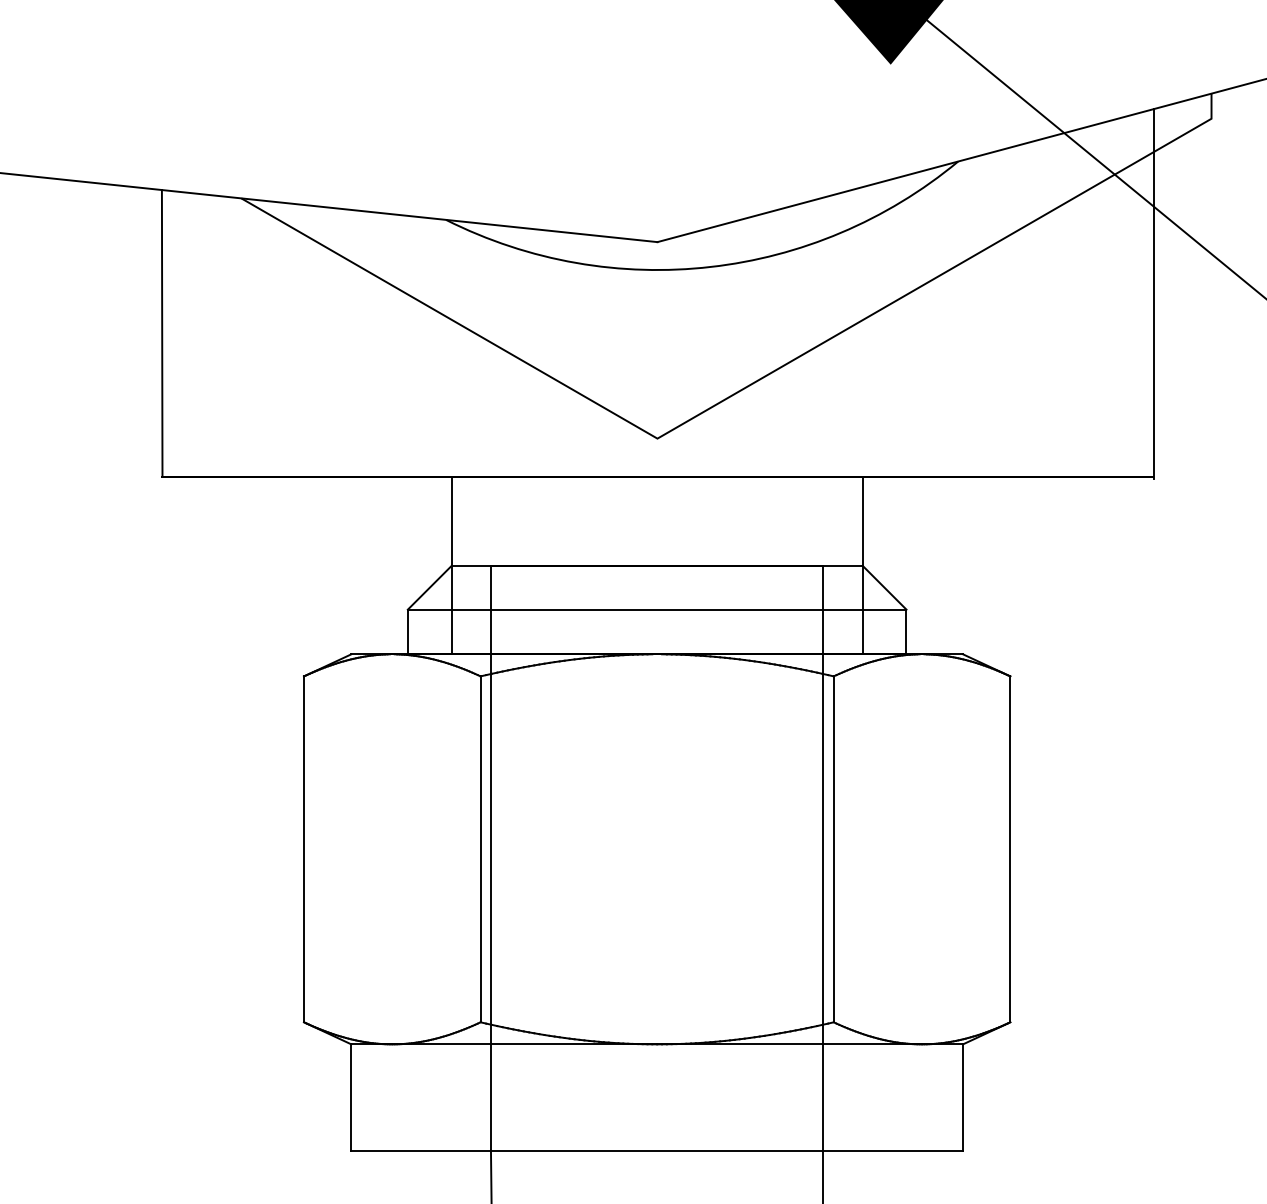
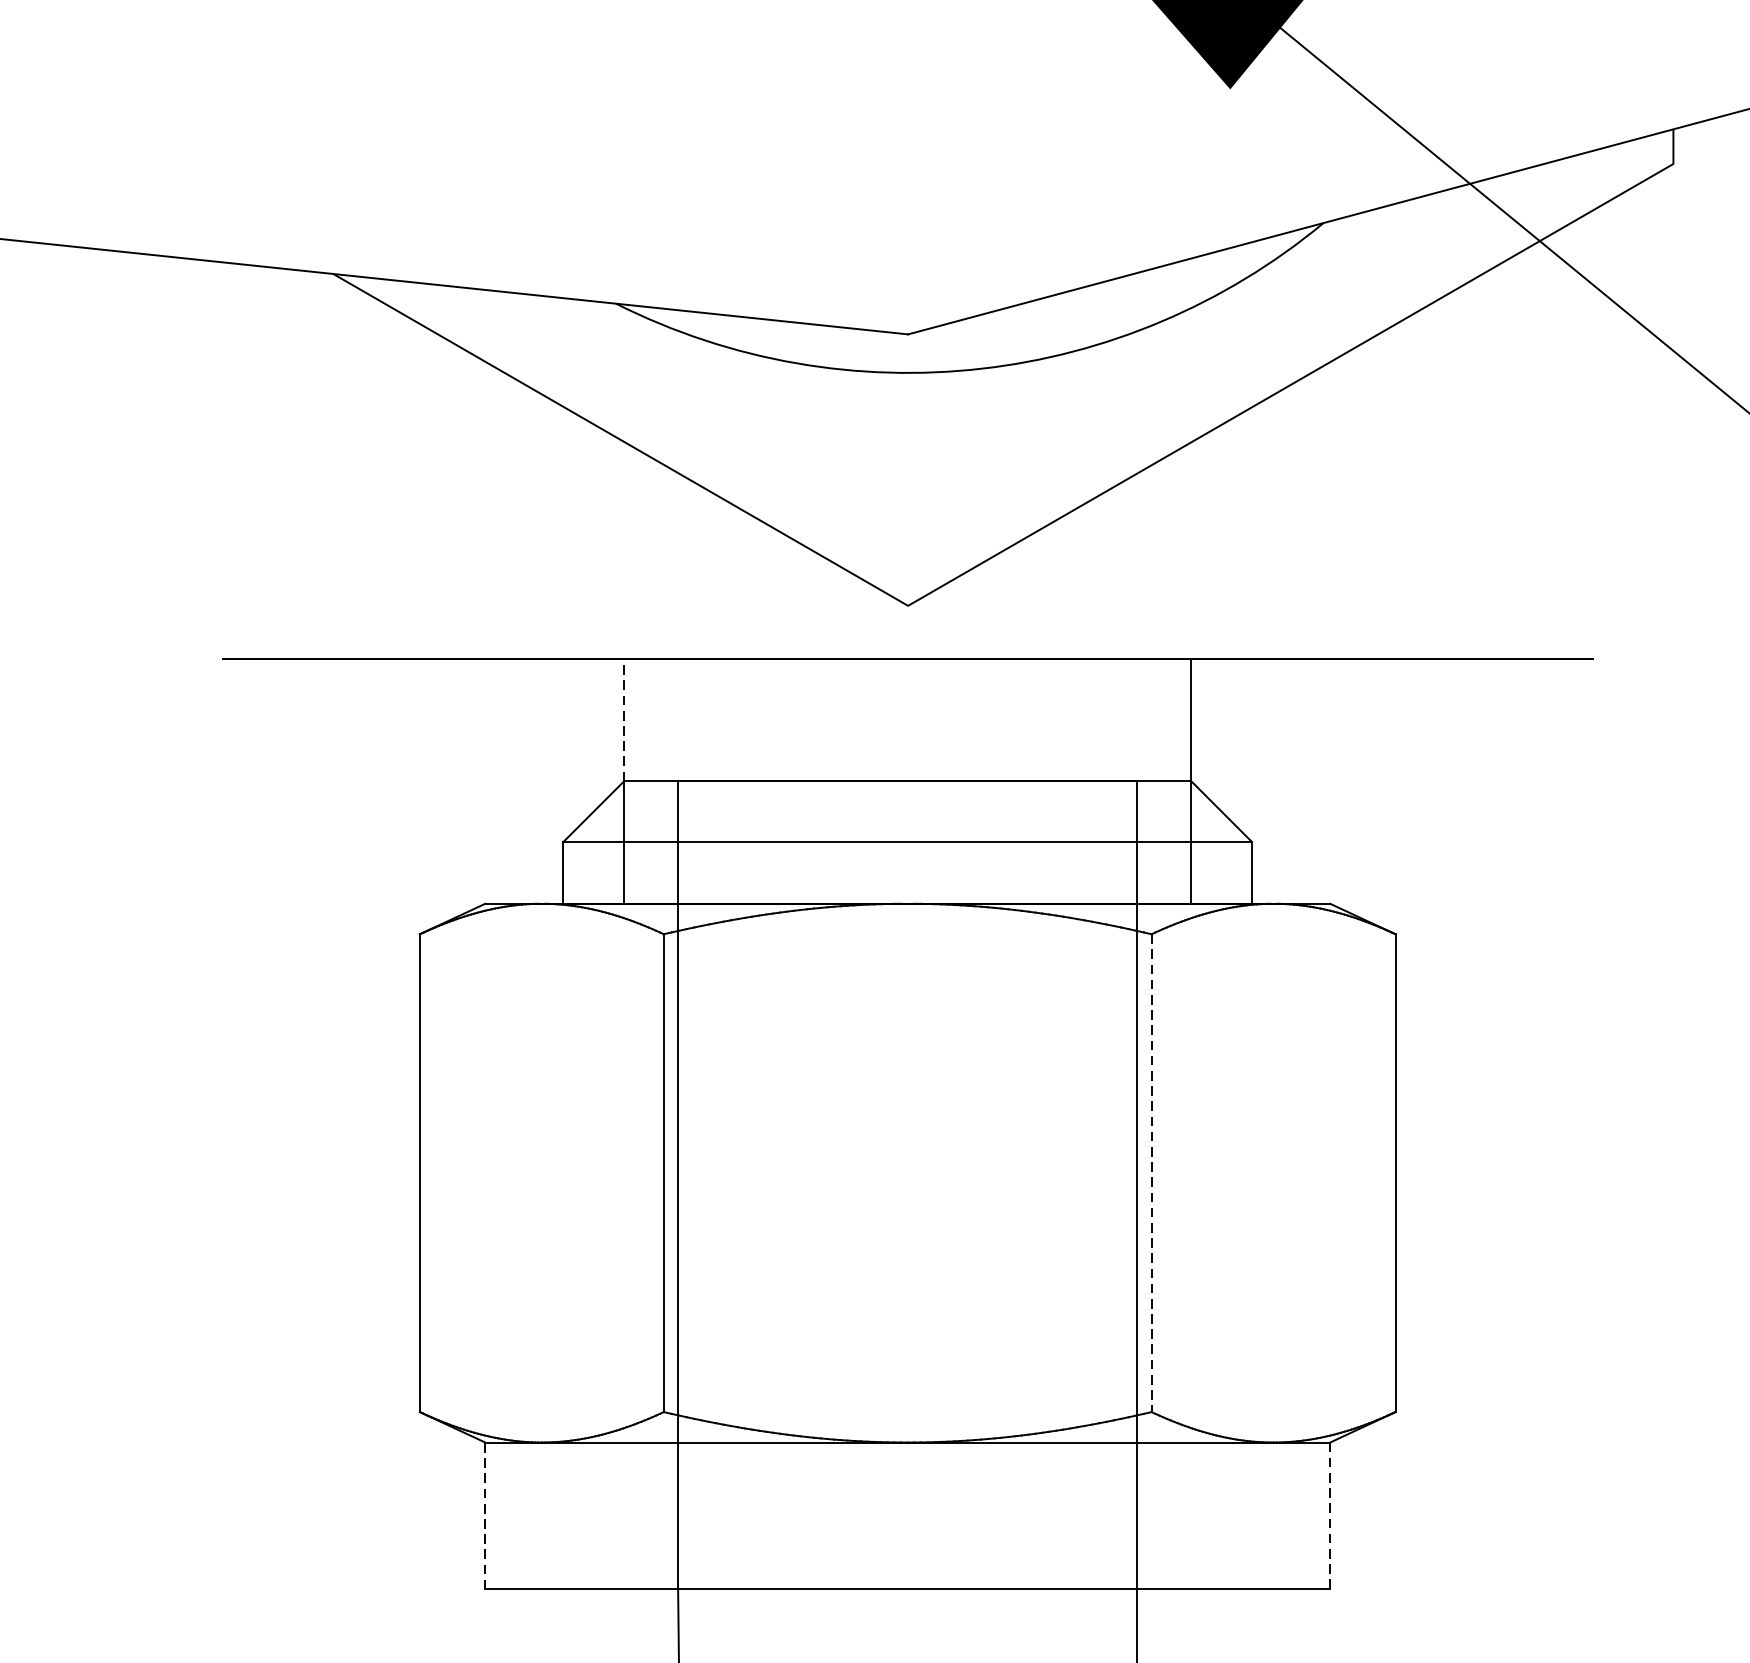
line: (1153, 293) -> (1593, 405), removed
line: (161, 333) -> (223, 460), removed
line: (451, 520) -> (623, 718), solid -> dashed
line: (833, 849) -> (1151, 1173), solid -> dashed
line: (351, 1097) -> (485, 1515), solid -> dashed
line: (963, 1098) -> (1330, 1517), solid -> dashed

